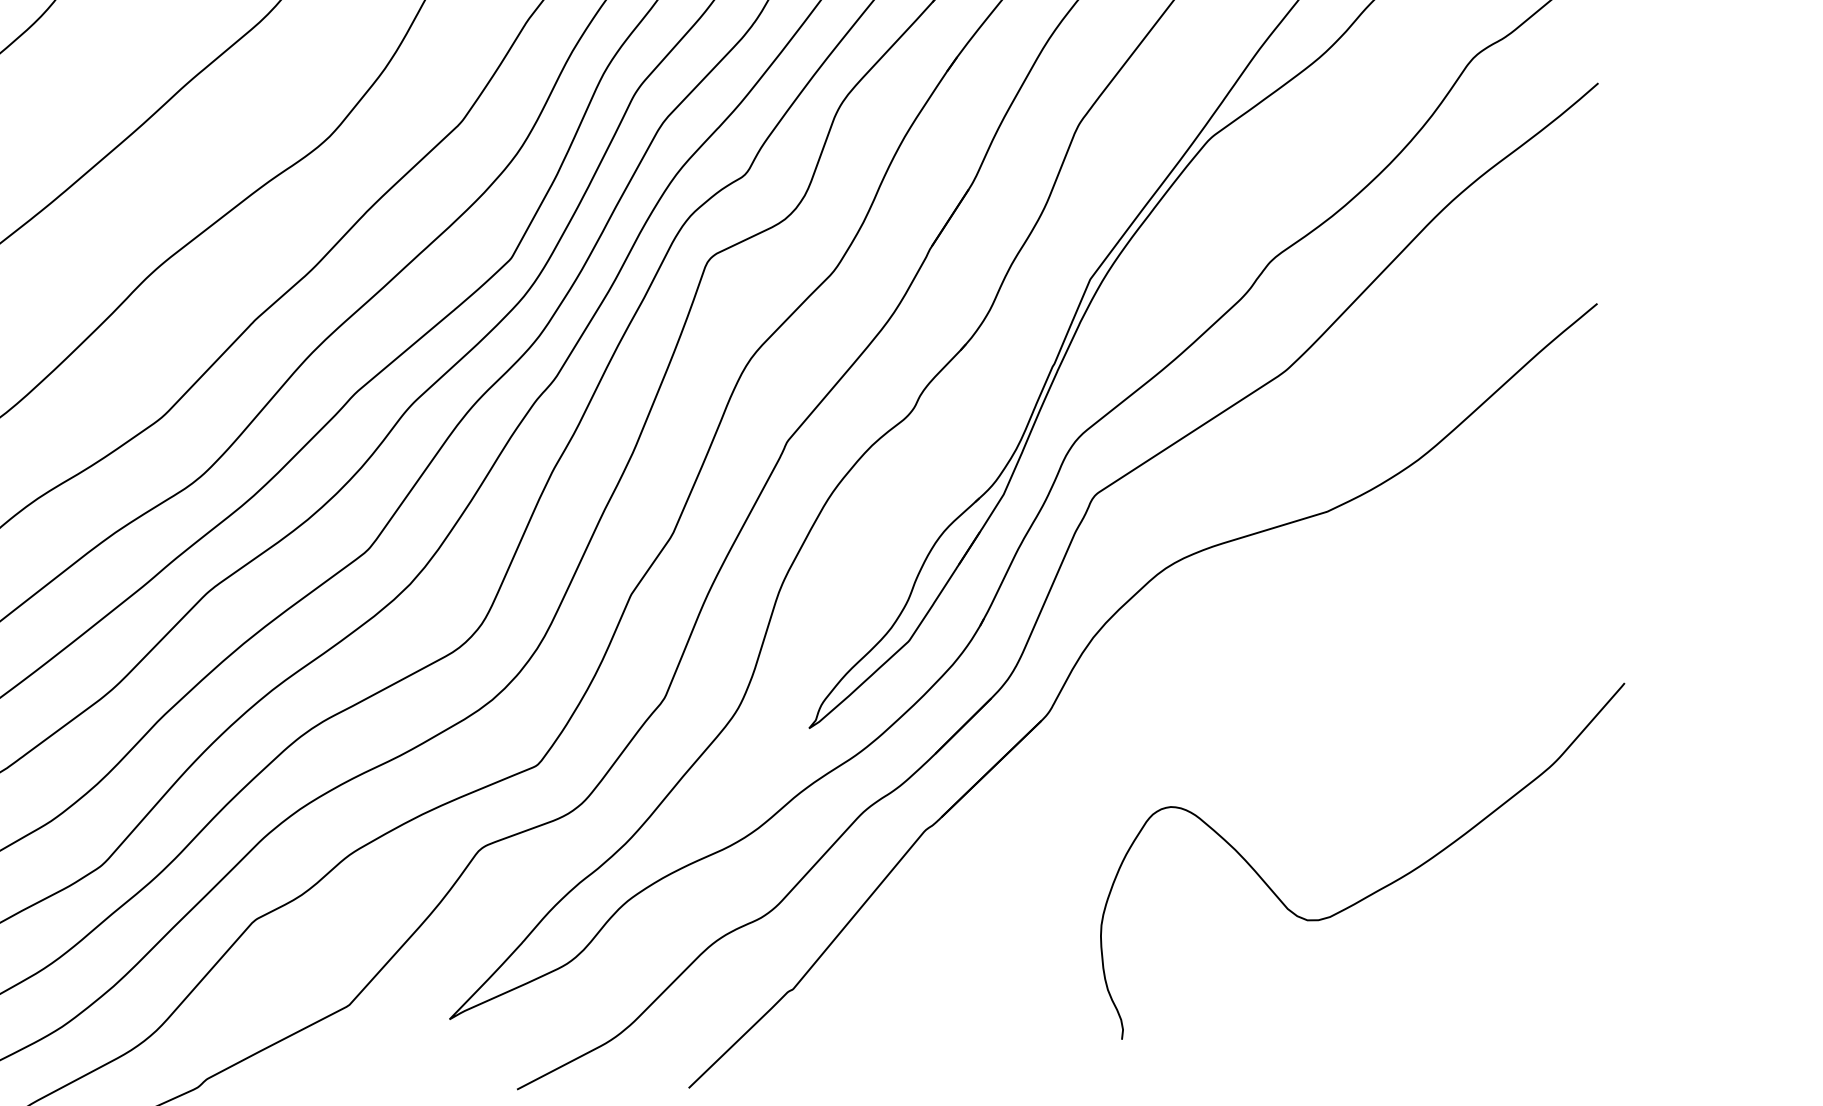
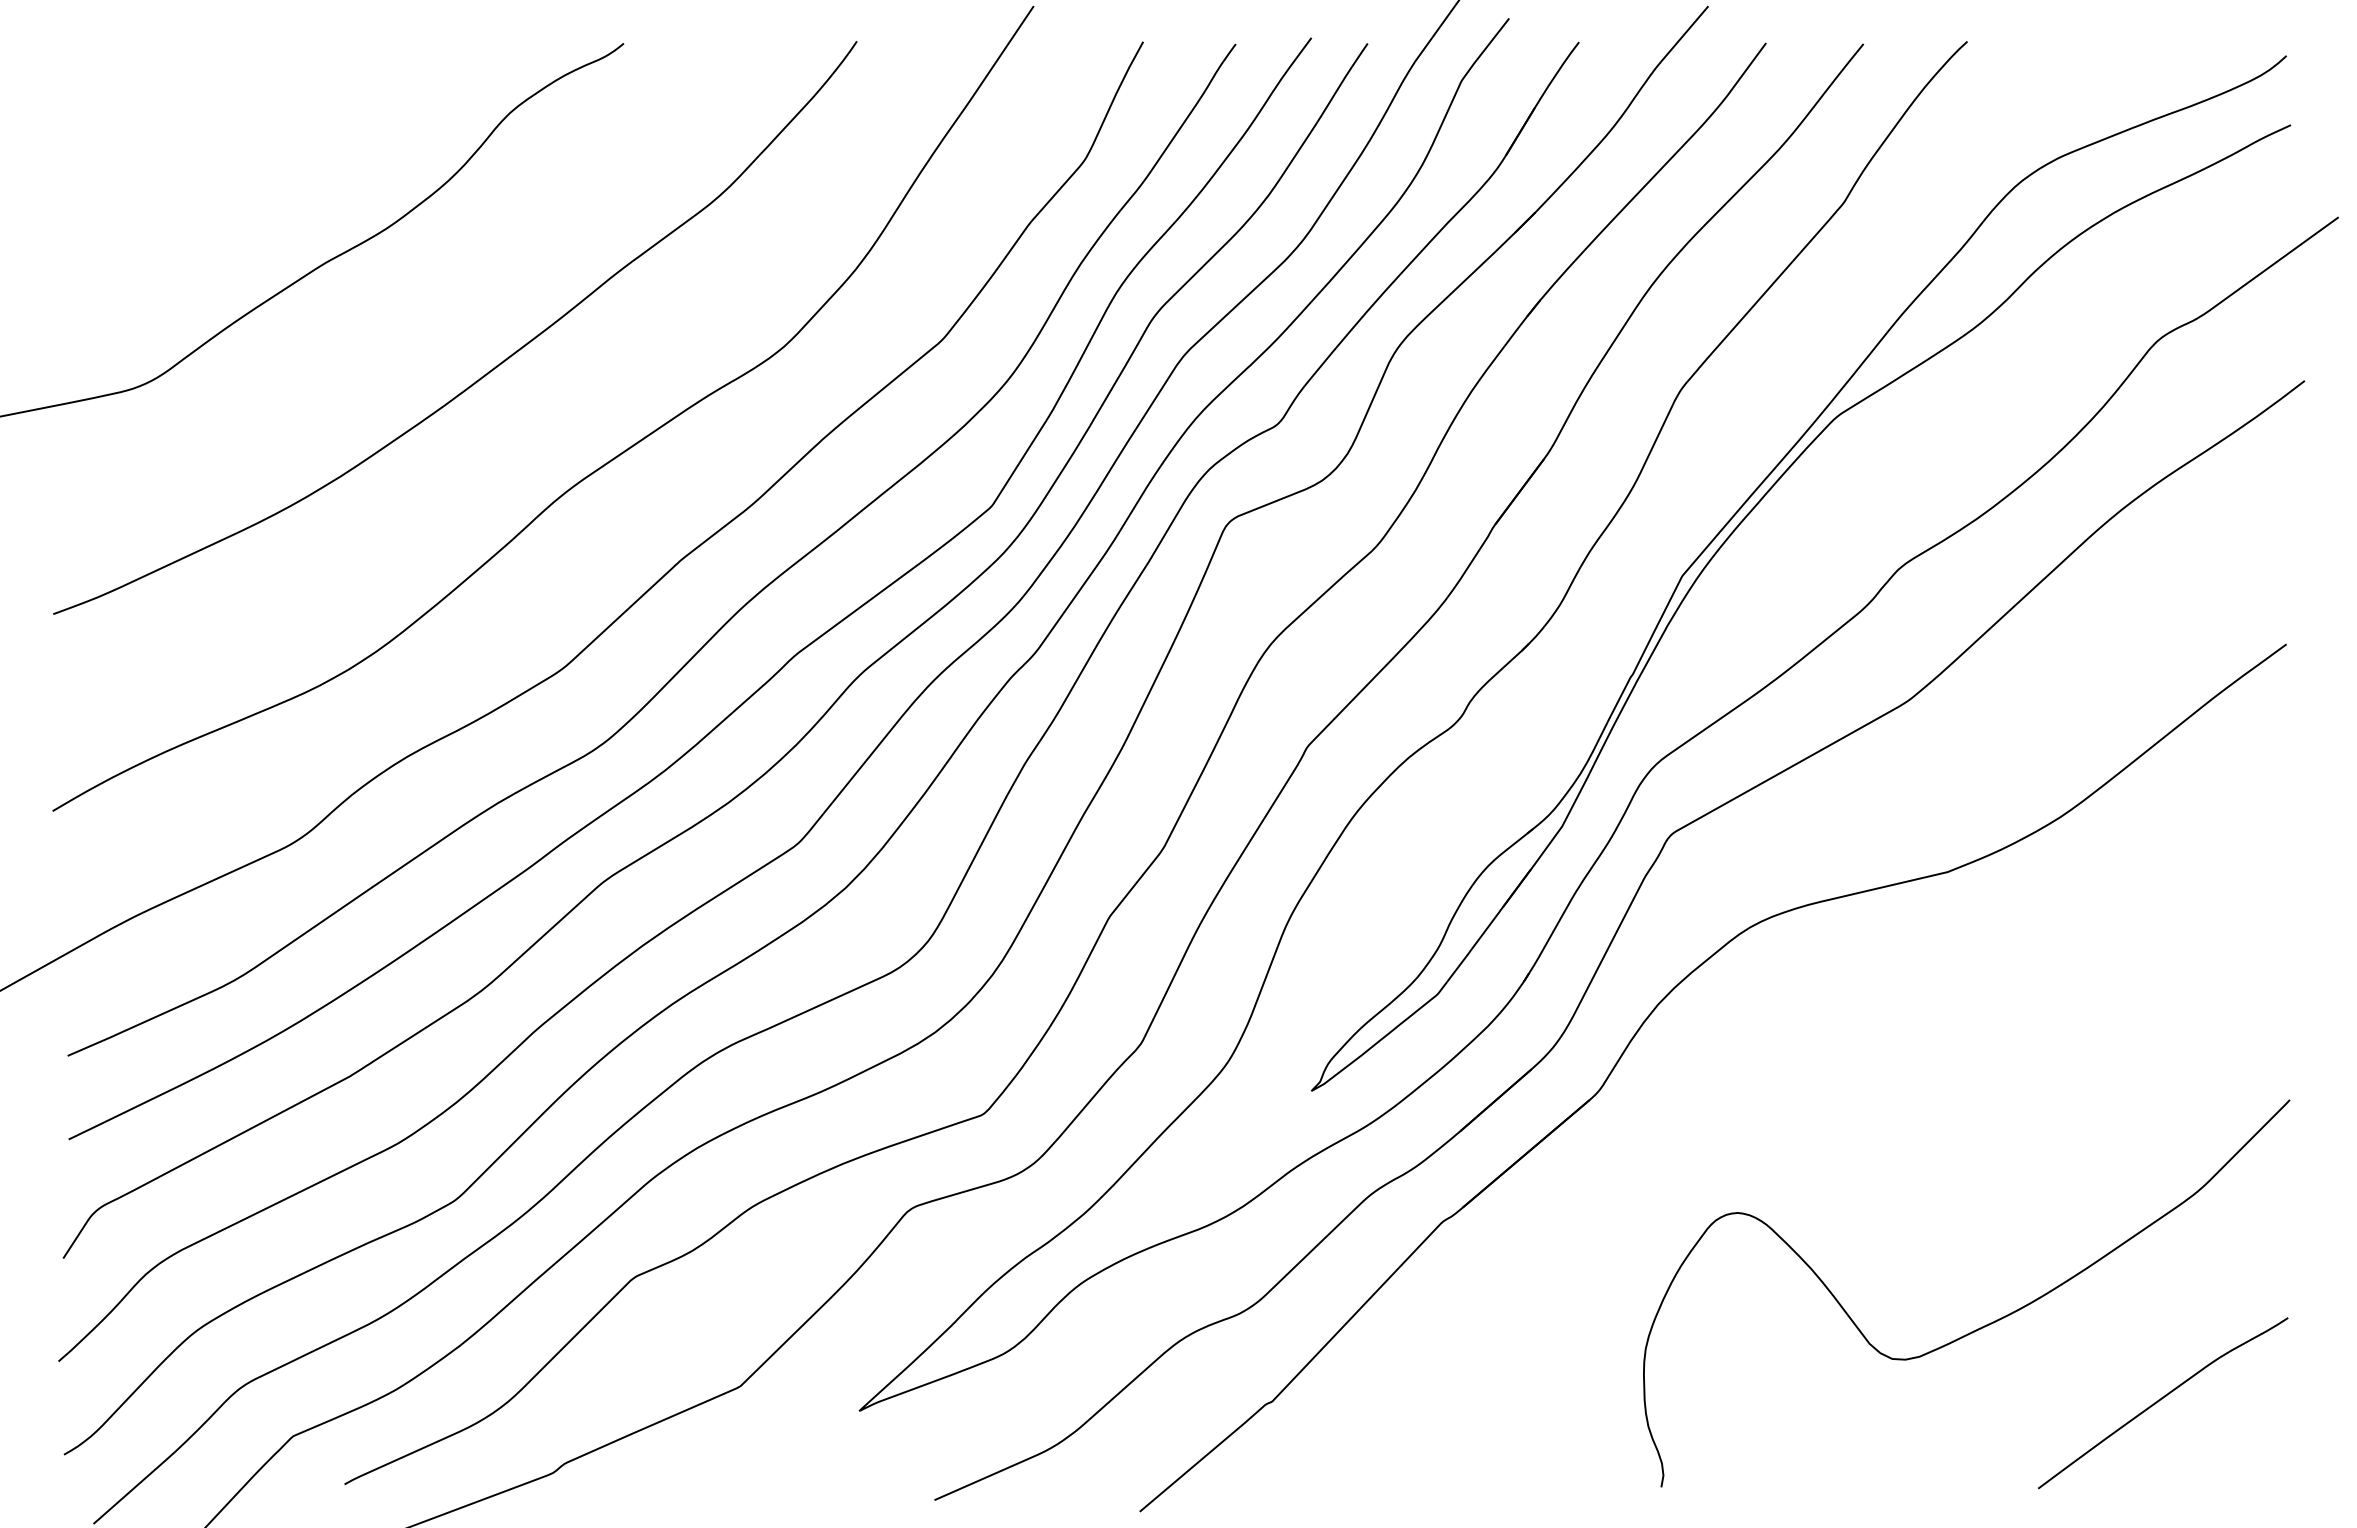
curve: (1534, 939) -> (2162, 1399), added

